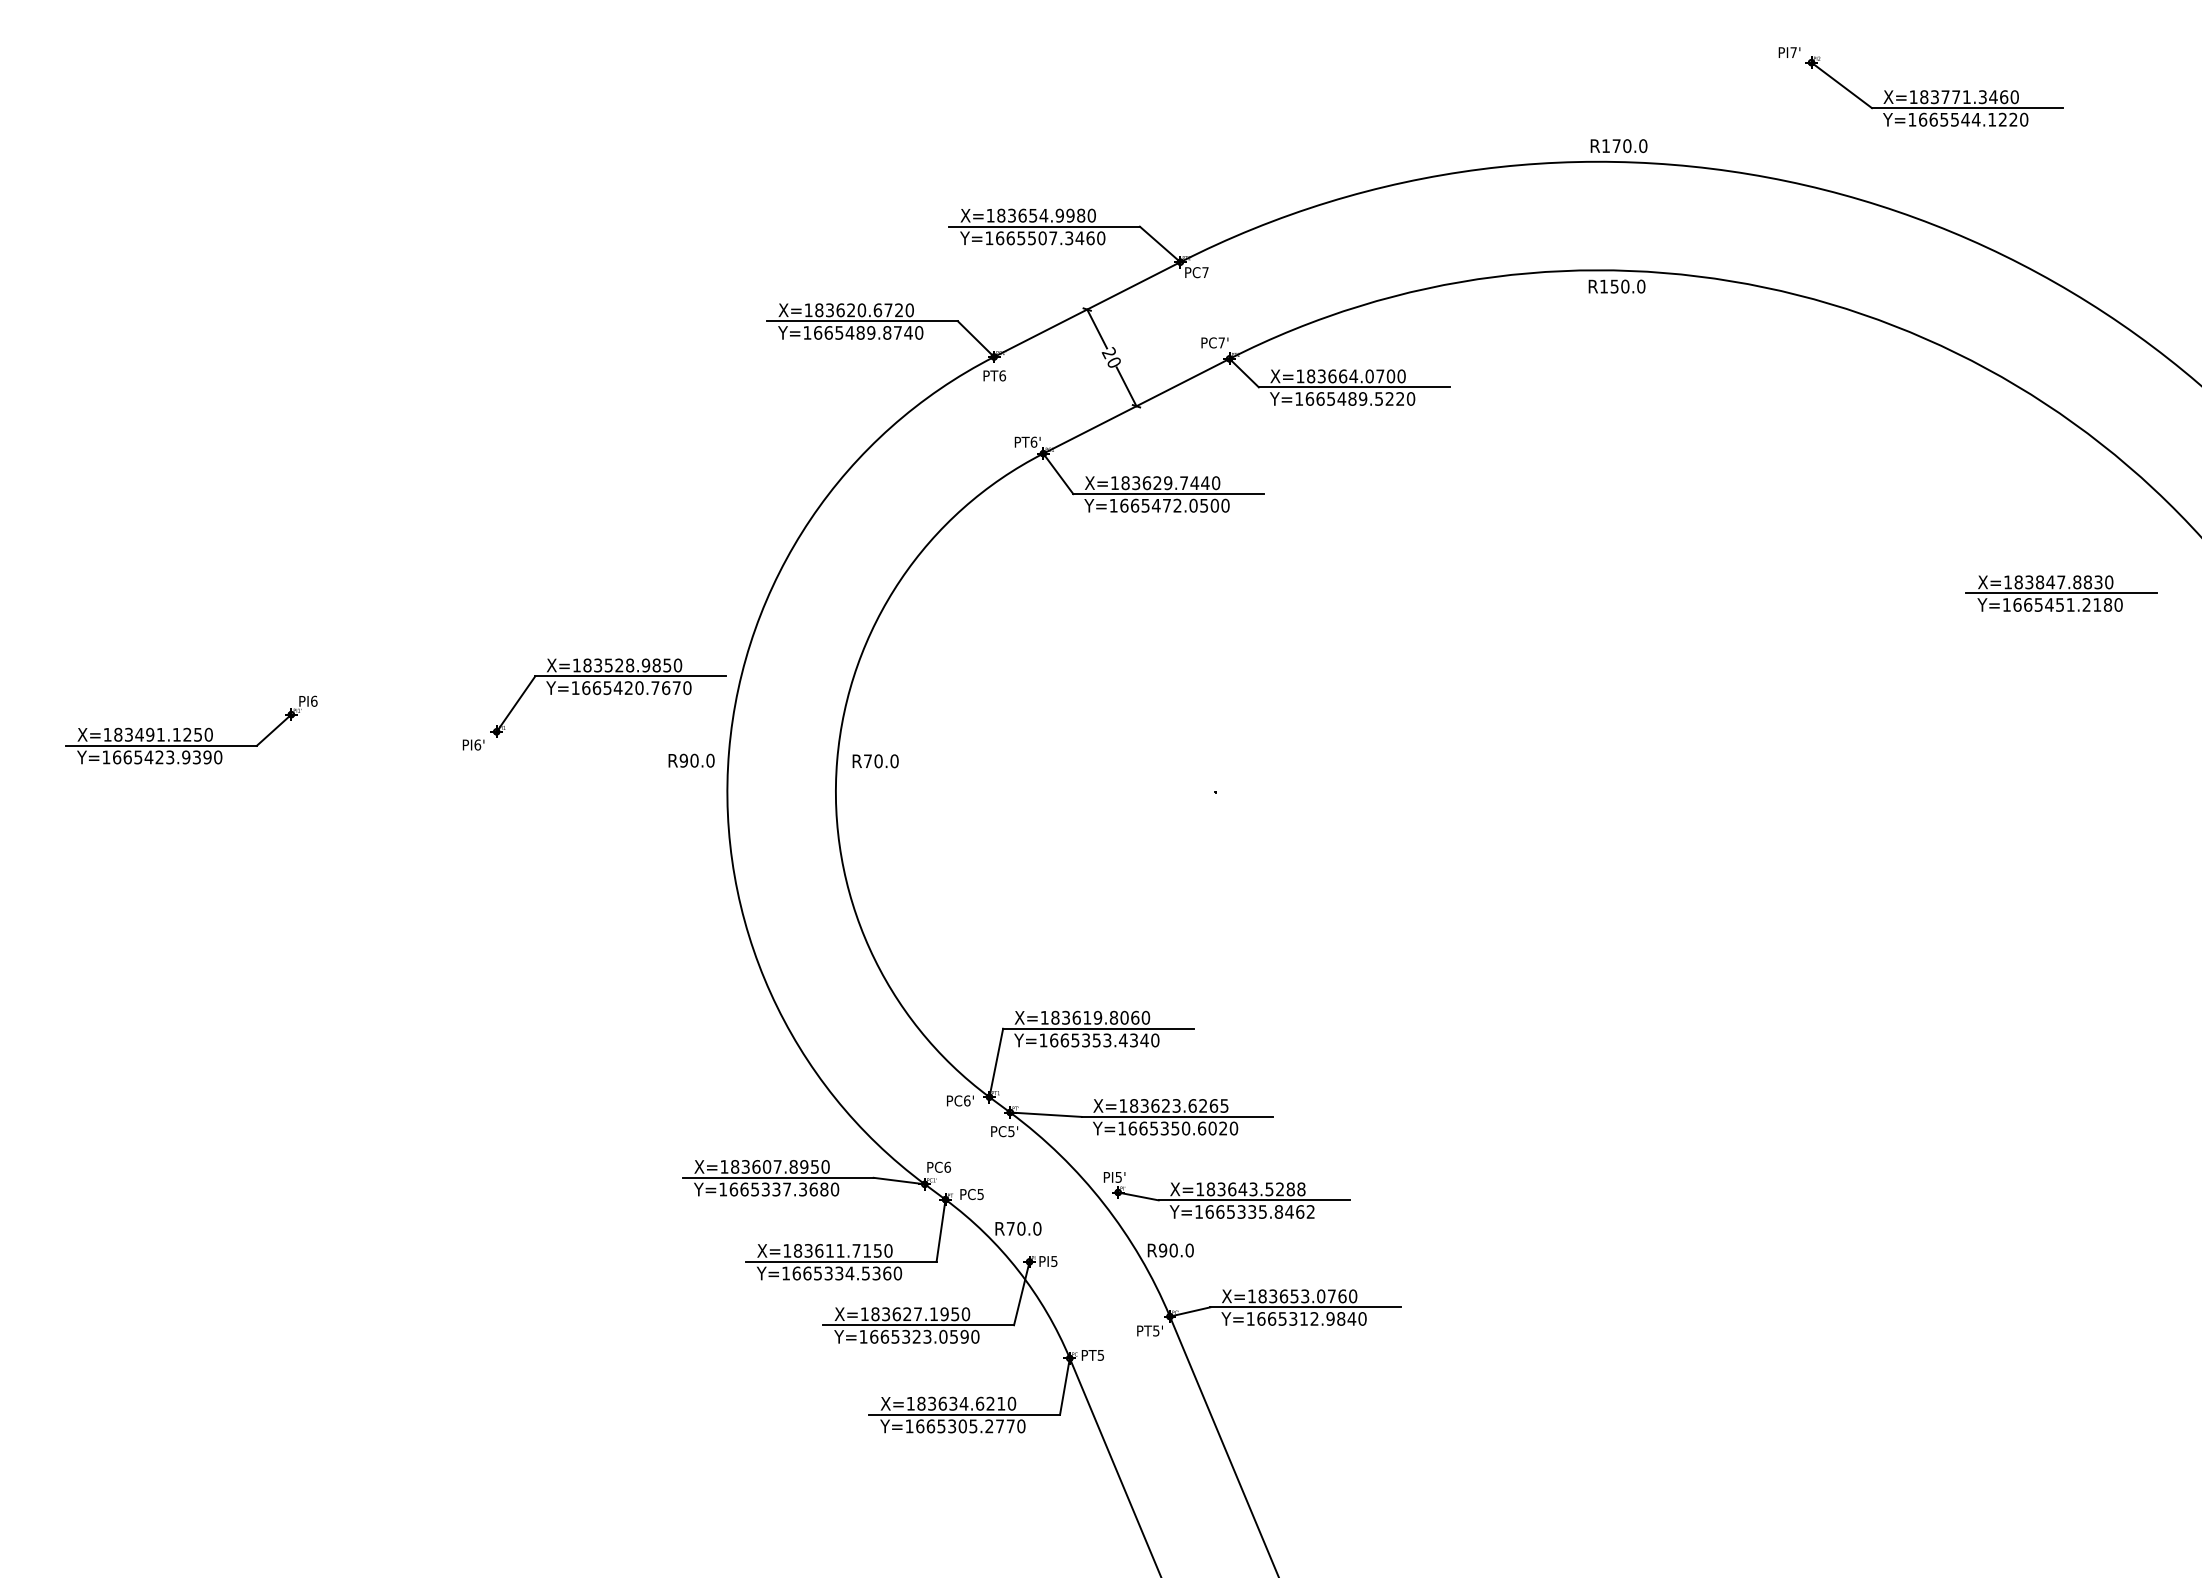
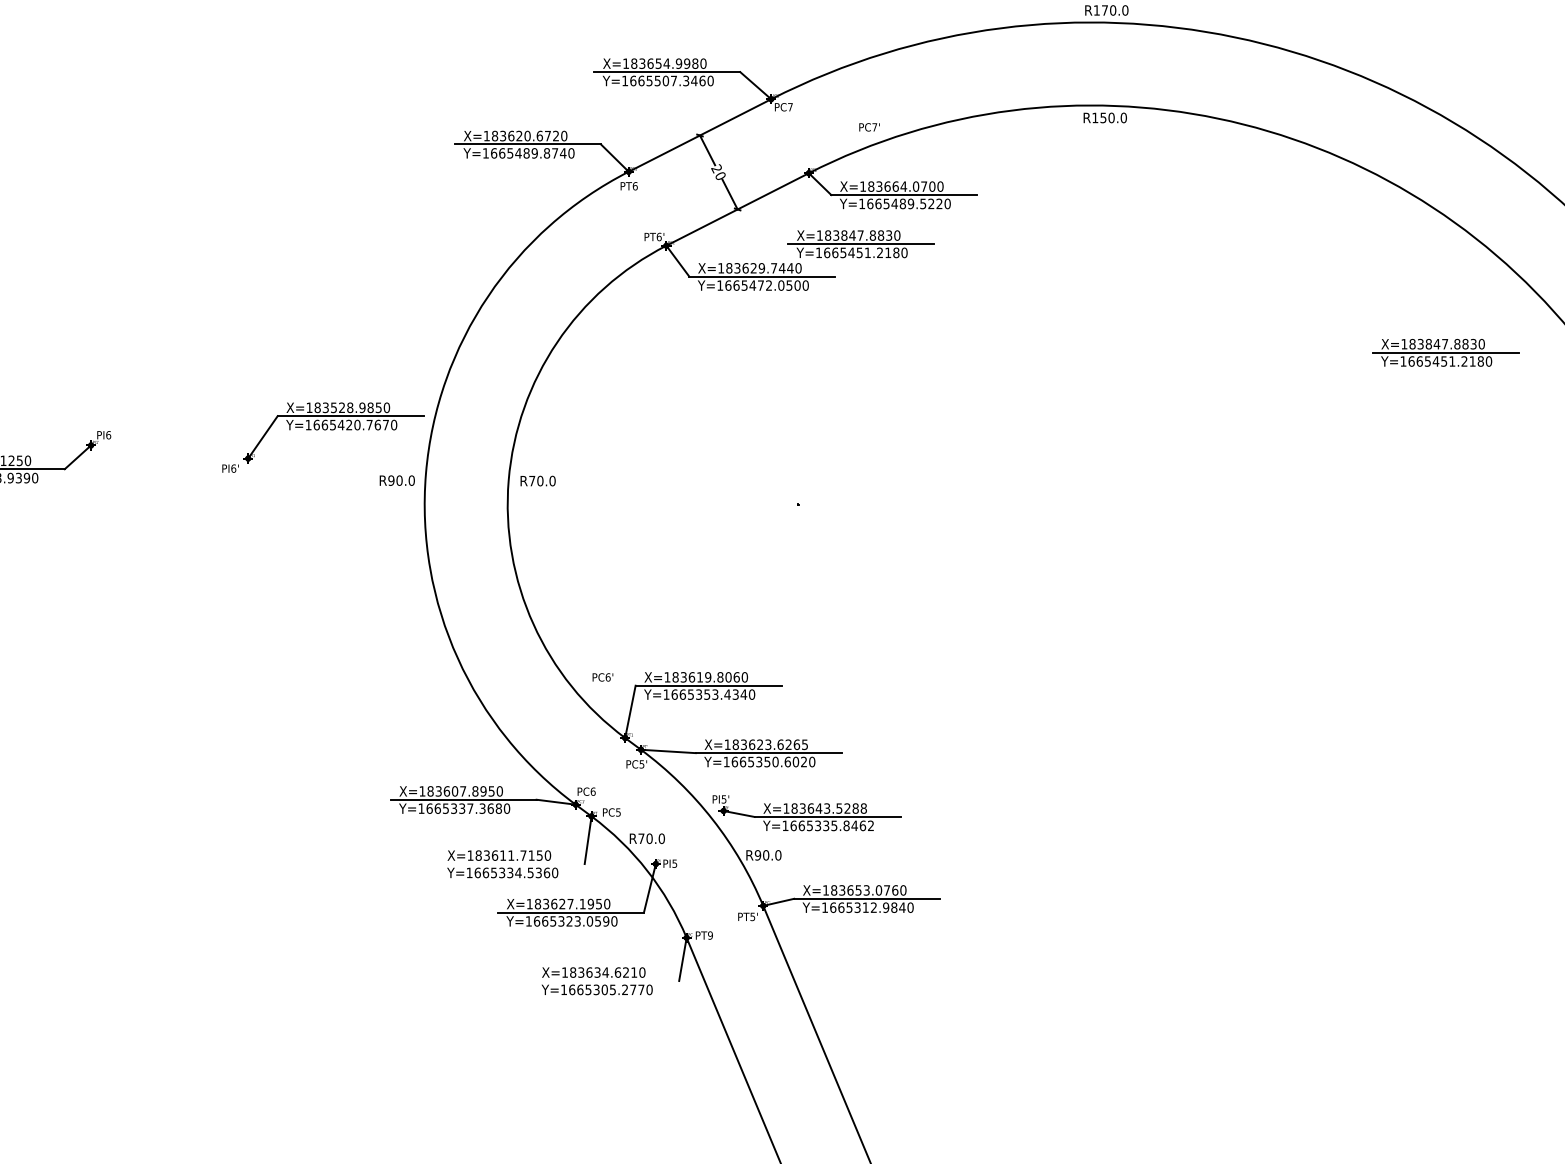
text: (1214, 342) -> (869, 127), moved
part: (1297, 451) -> (860, 244), added
text: (960, 1100) -> (603, 677), moved
line: (840, 1261) -> (511, 863), removed
text: (1100, 1354) -> (710, 934), PT5 -> PT9
line: (964, 1414) -> (606, 980), removed

